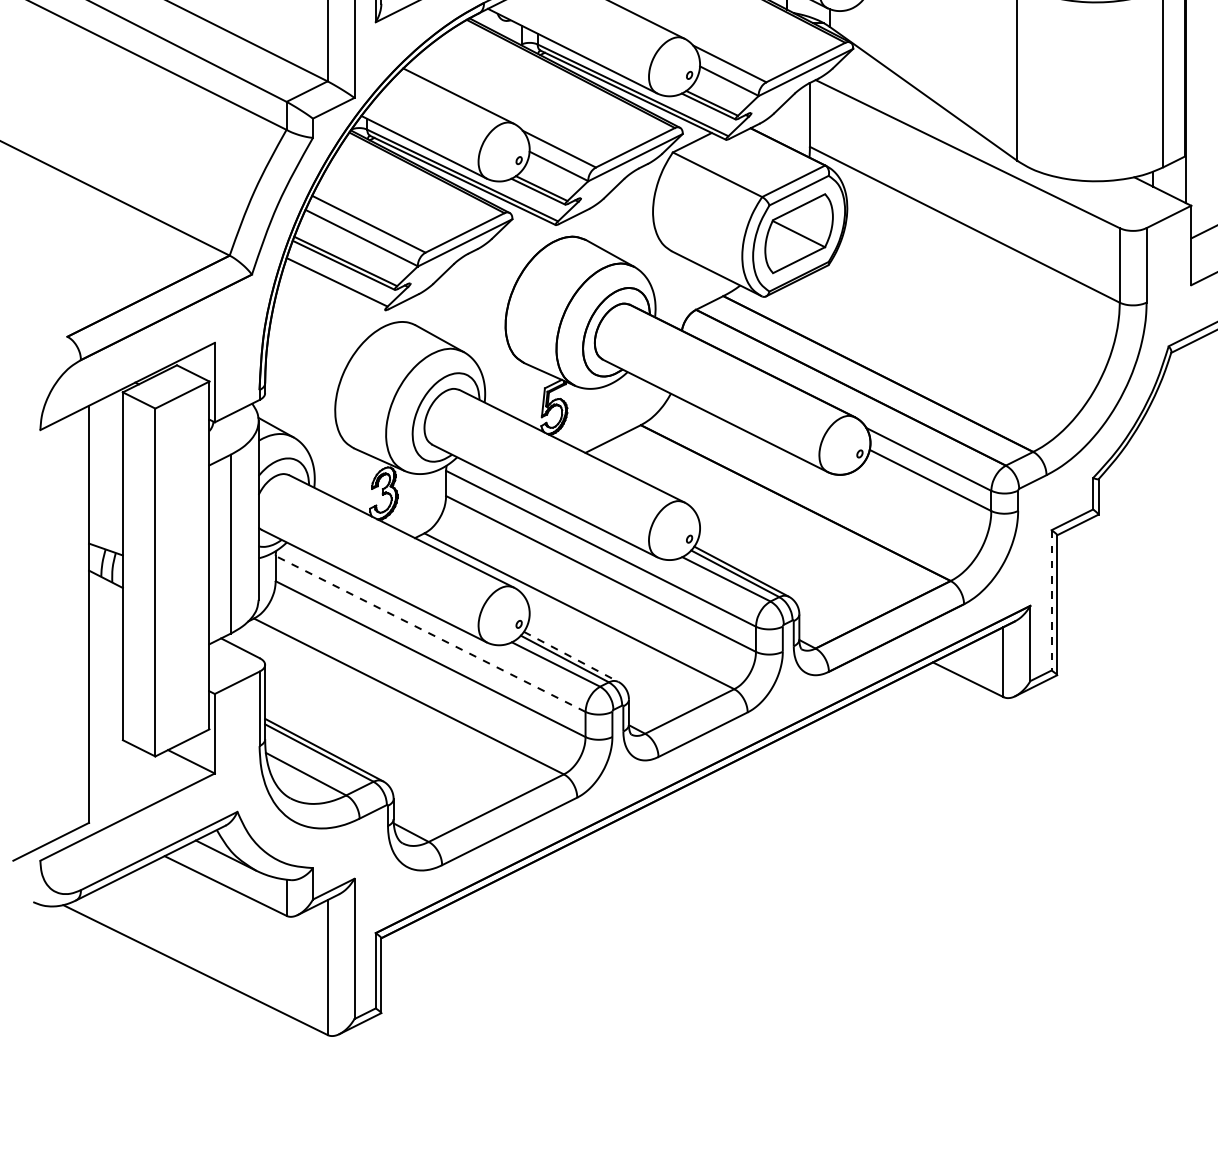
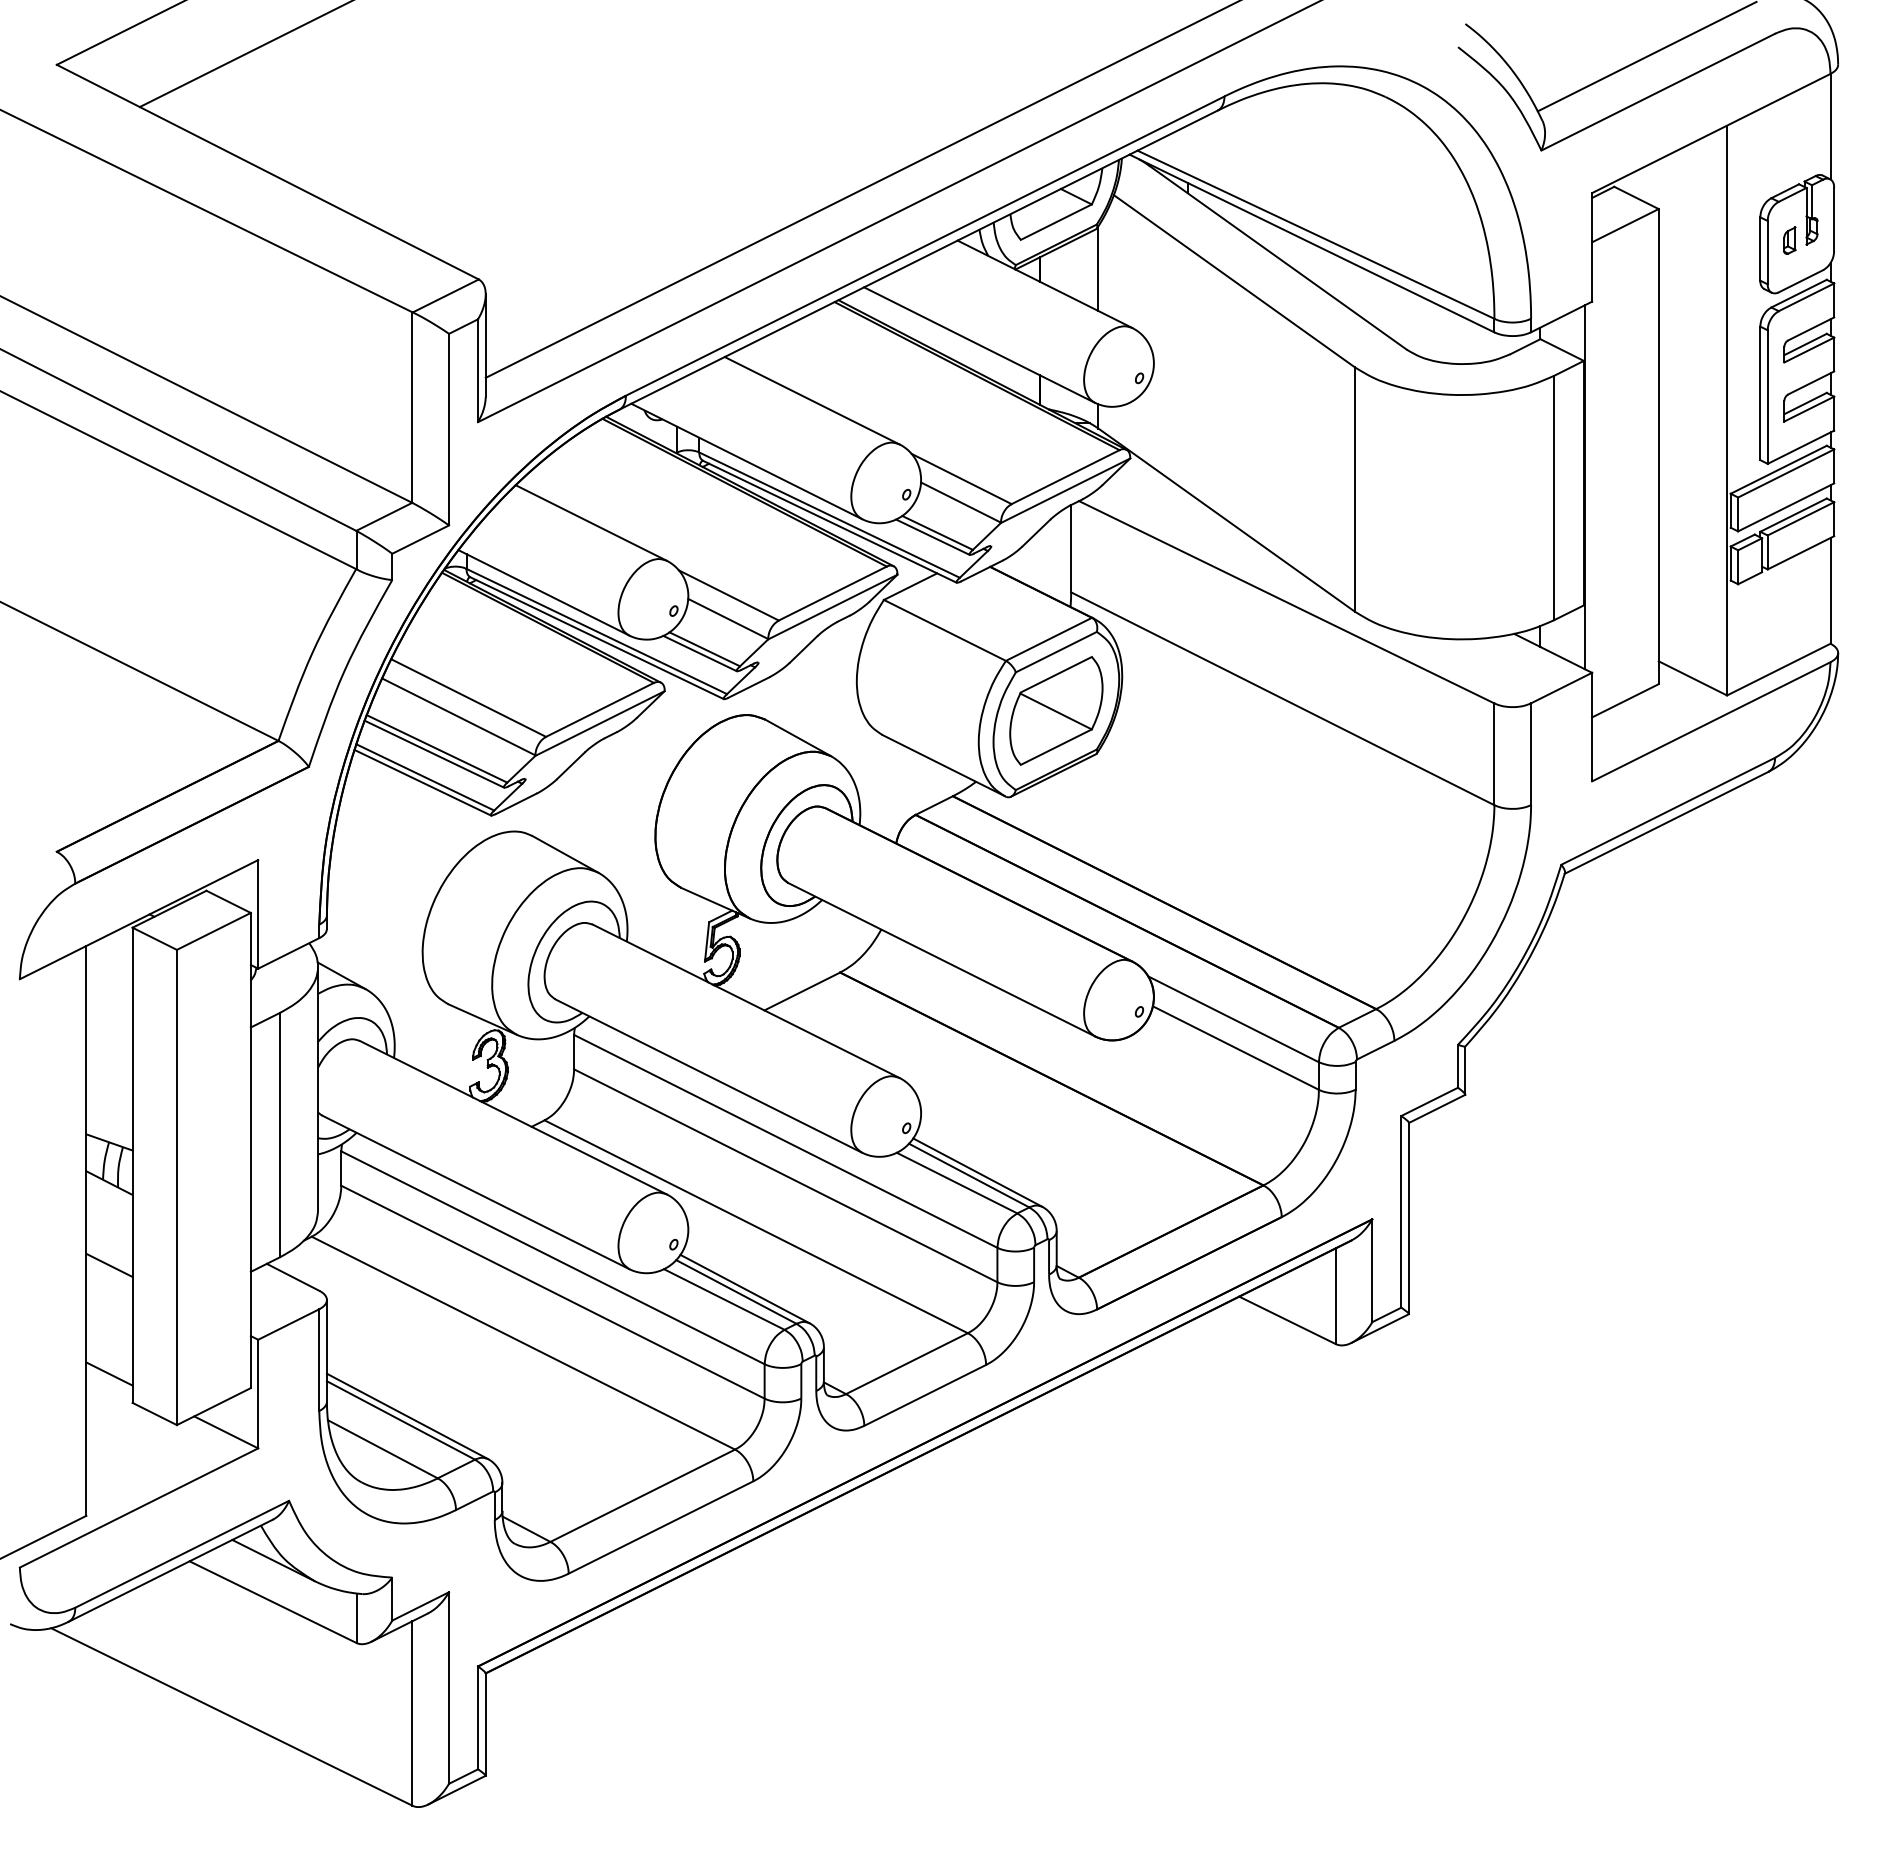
line: (335, 286) -> (422, 782), added
line: (1051, 600) -> (1401, 1211), dashed -> solid
line: (431, 633) -> (553, 1257), dashed -> solid
line: (105, 638) -> (109, 1264), added
line: (571, 657) -> (745, 1289), dashed -> solid
line: (105, 718) -> (109, 1373), added

